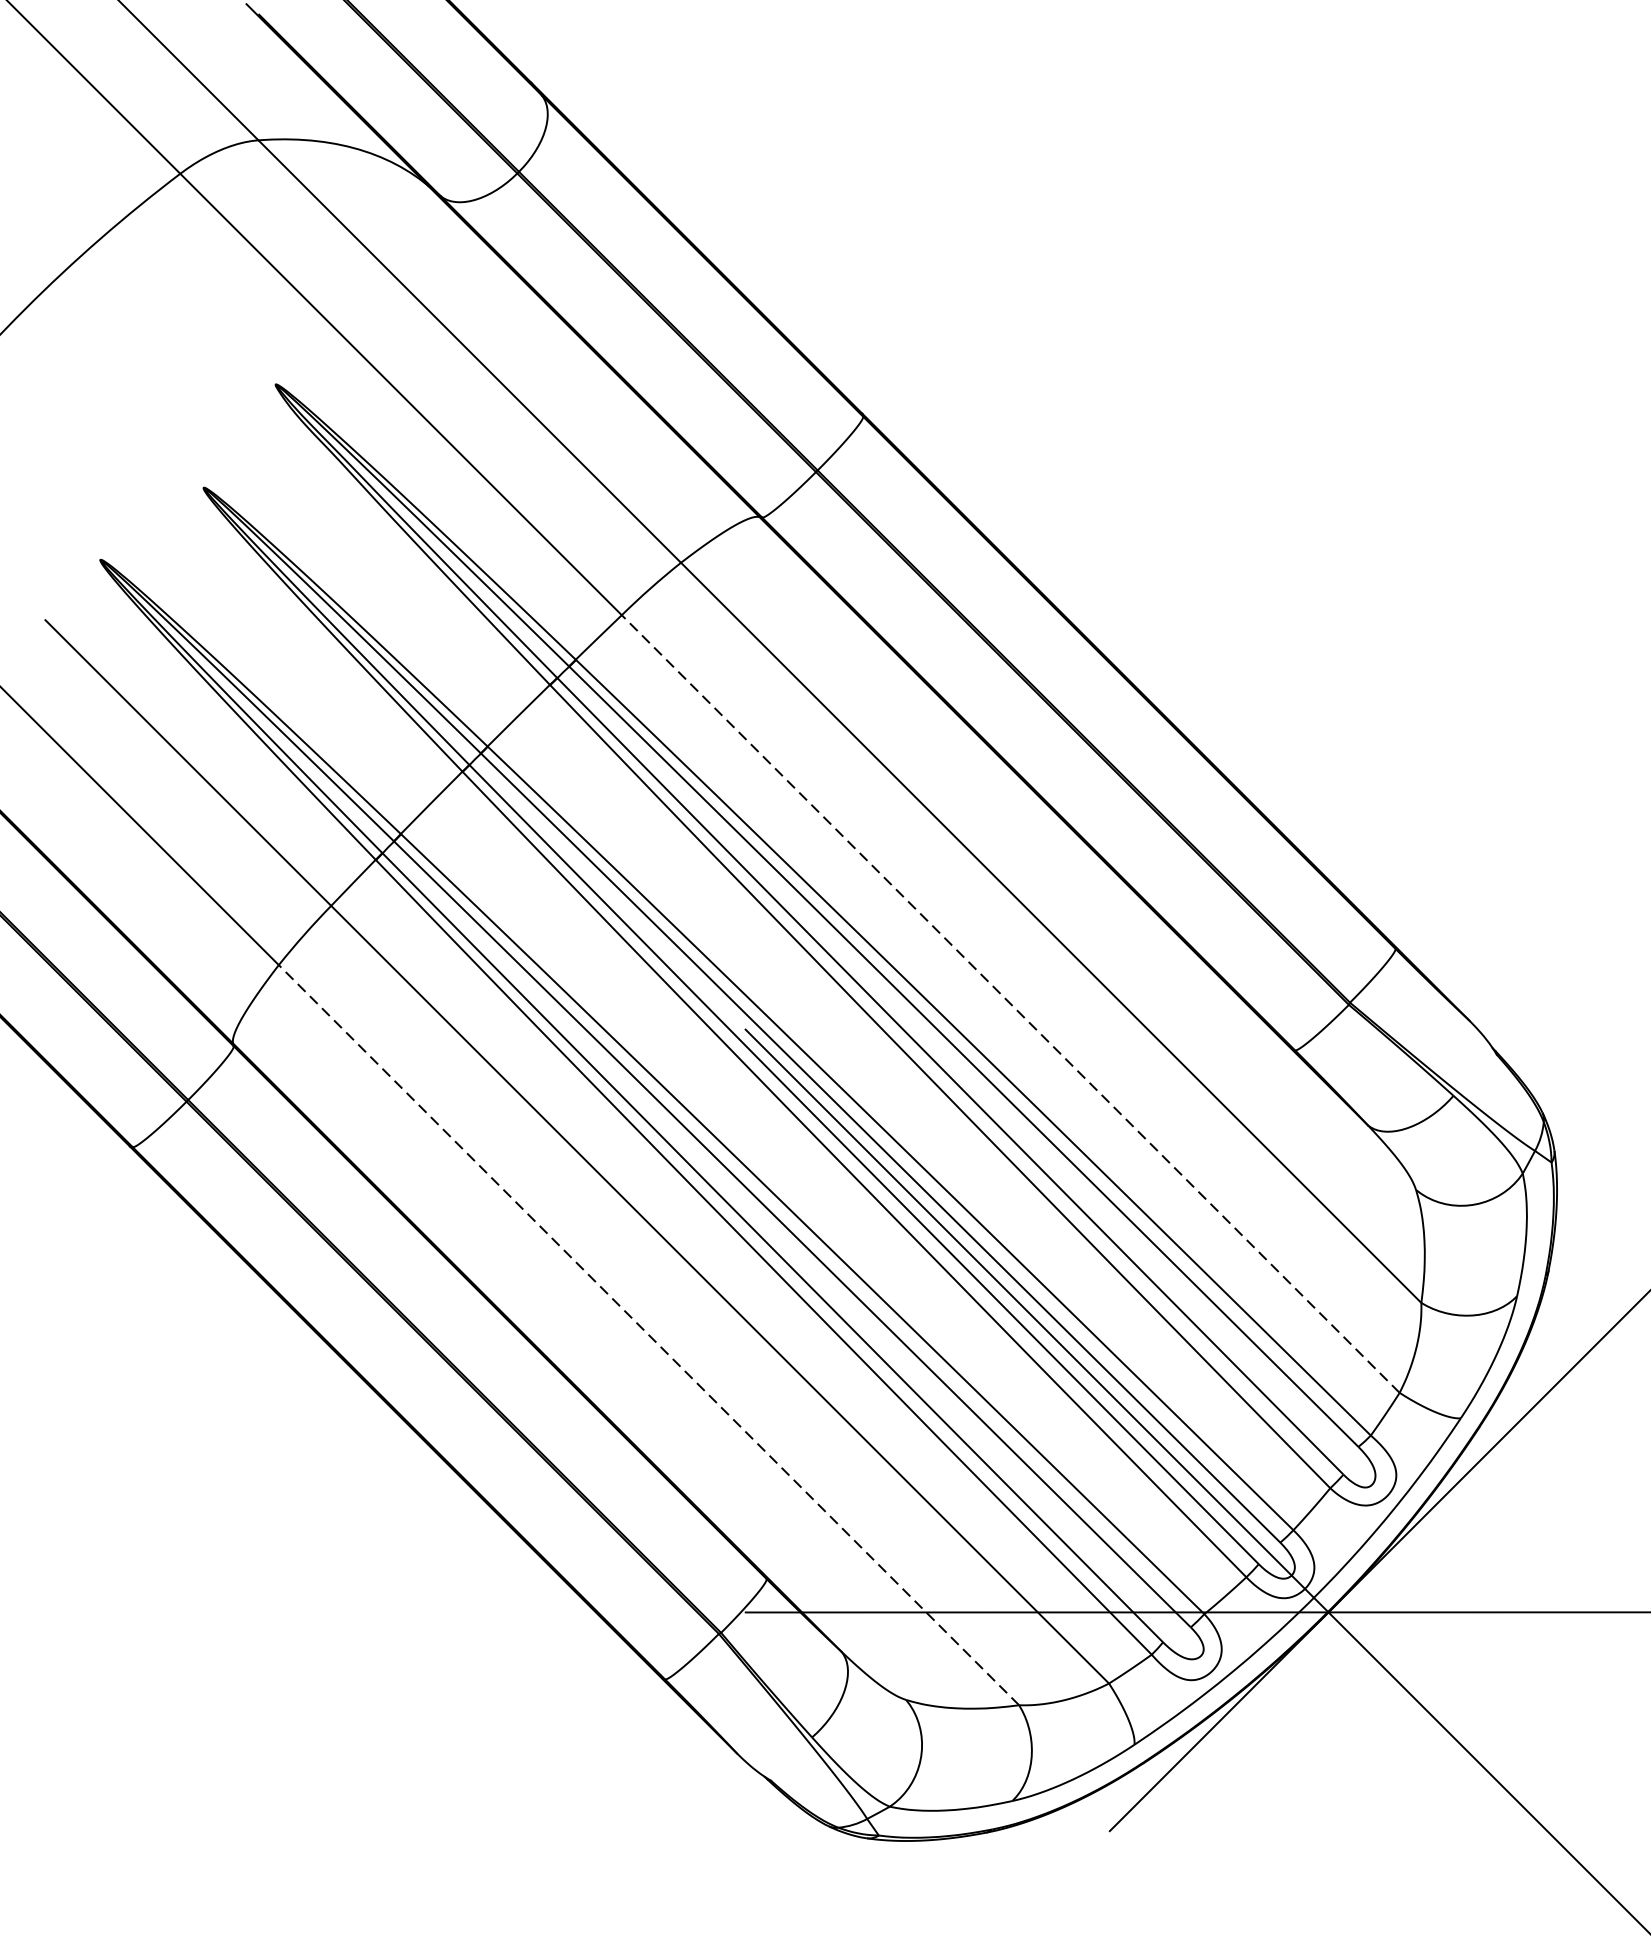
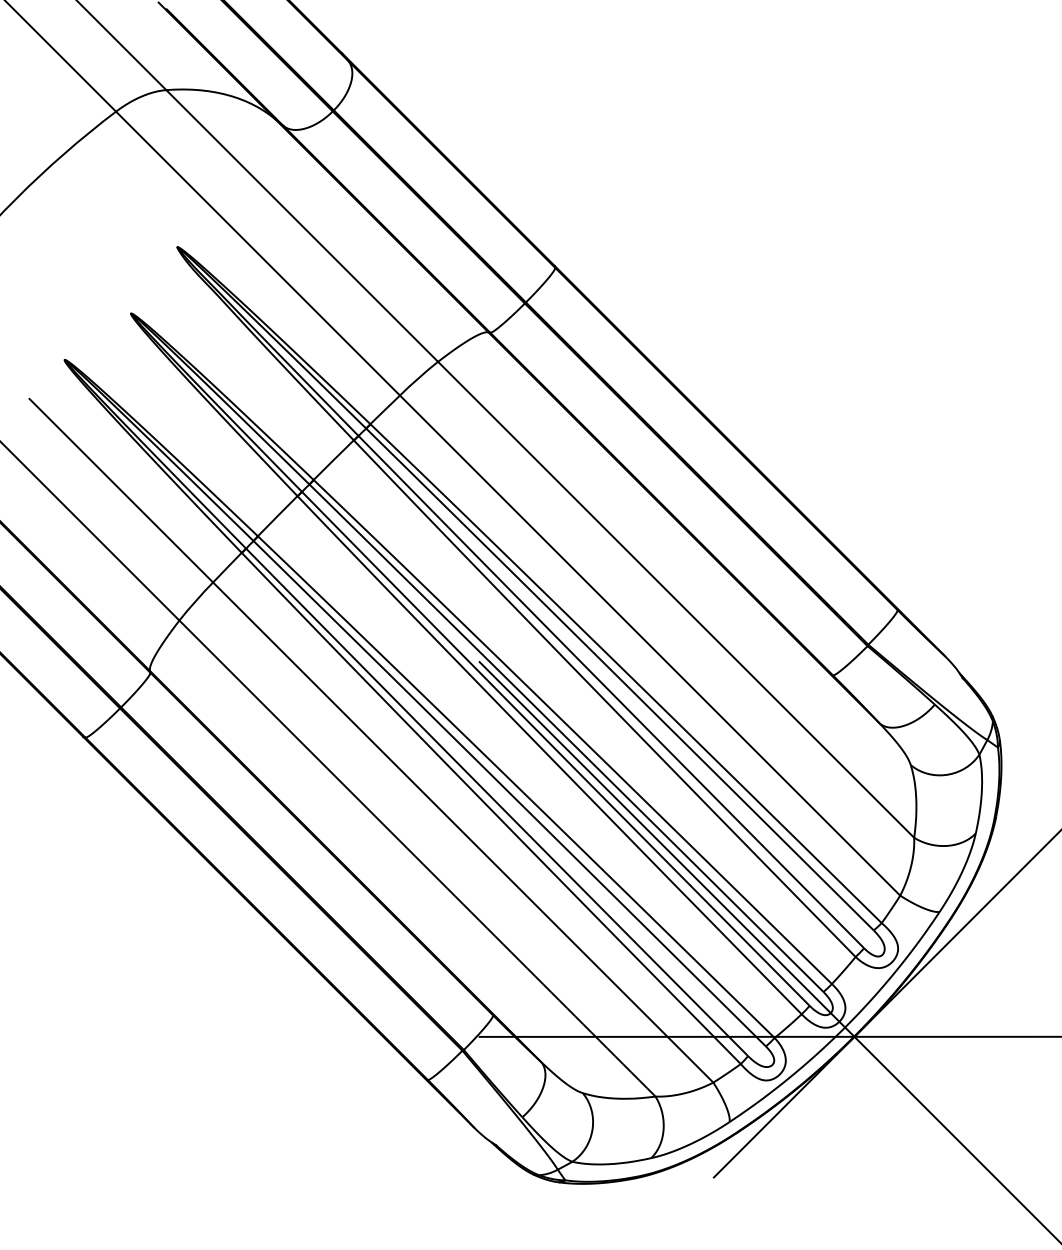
line: (1011, 1003) -> (650, 645), dashed -> solid
line: (649, 1335) -> (417, 858), dashed -> solid

